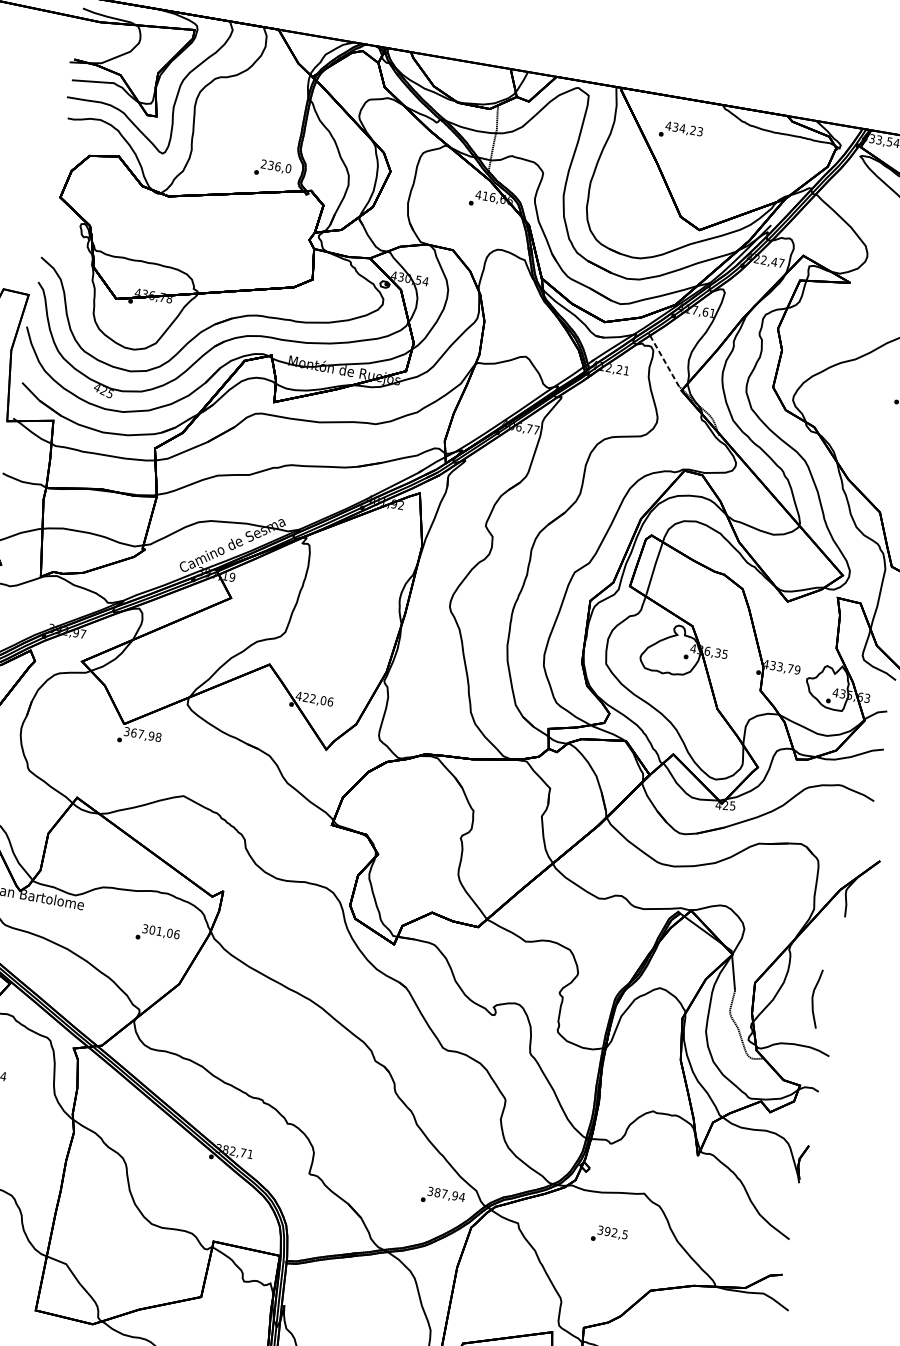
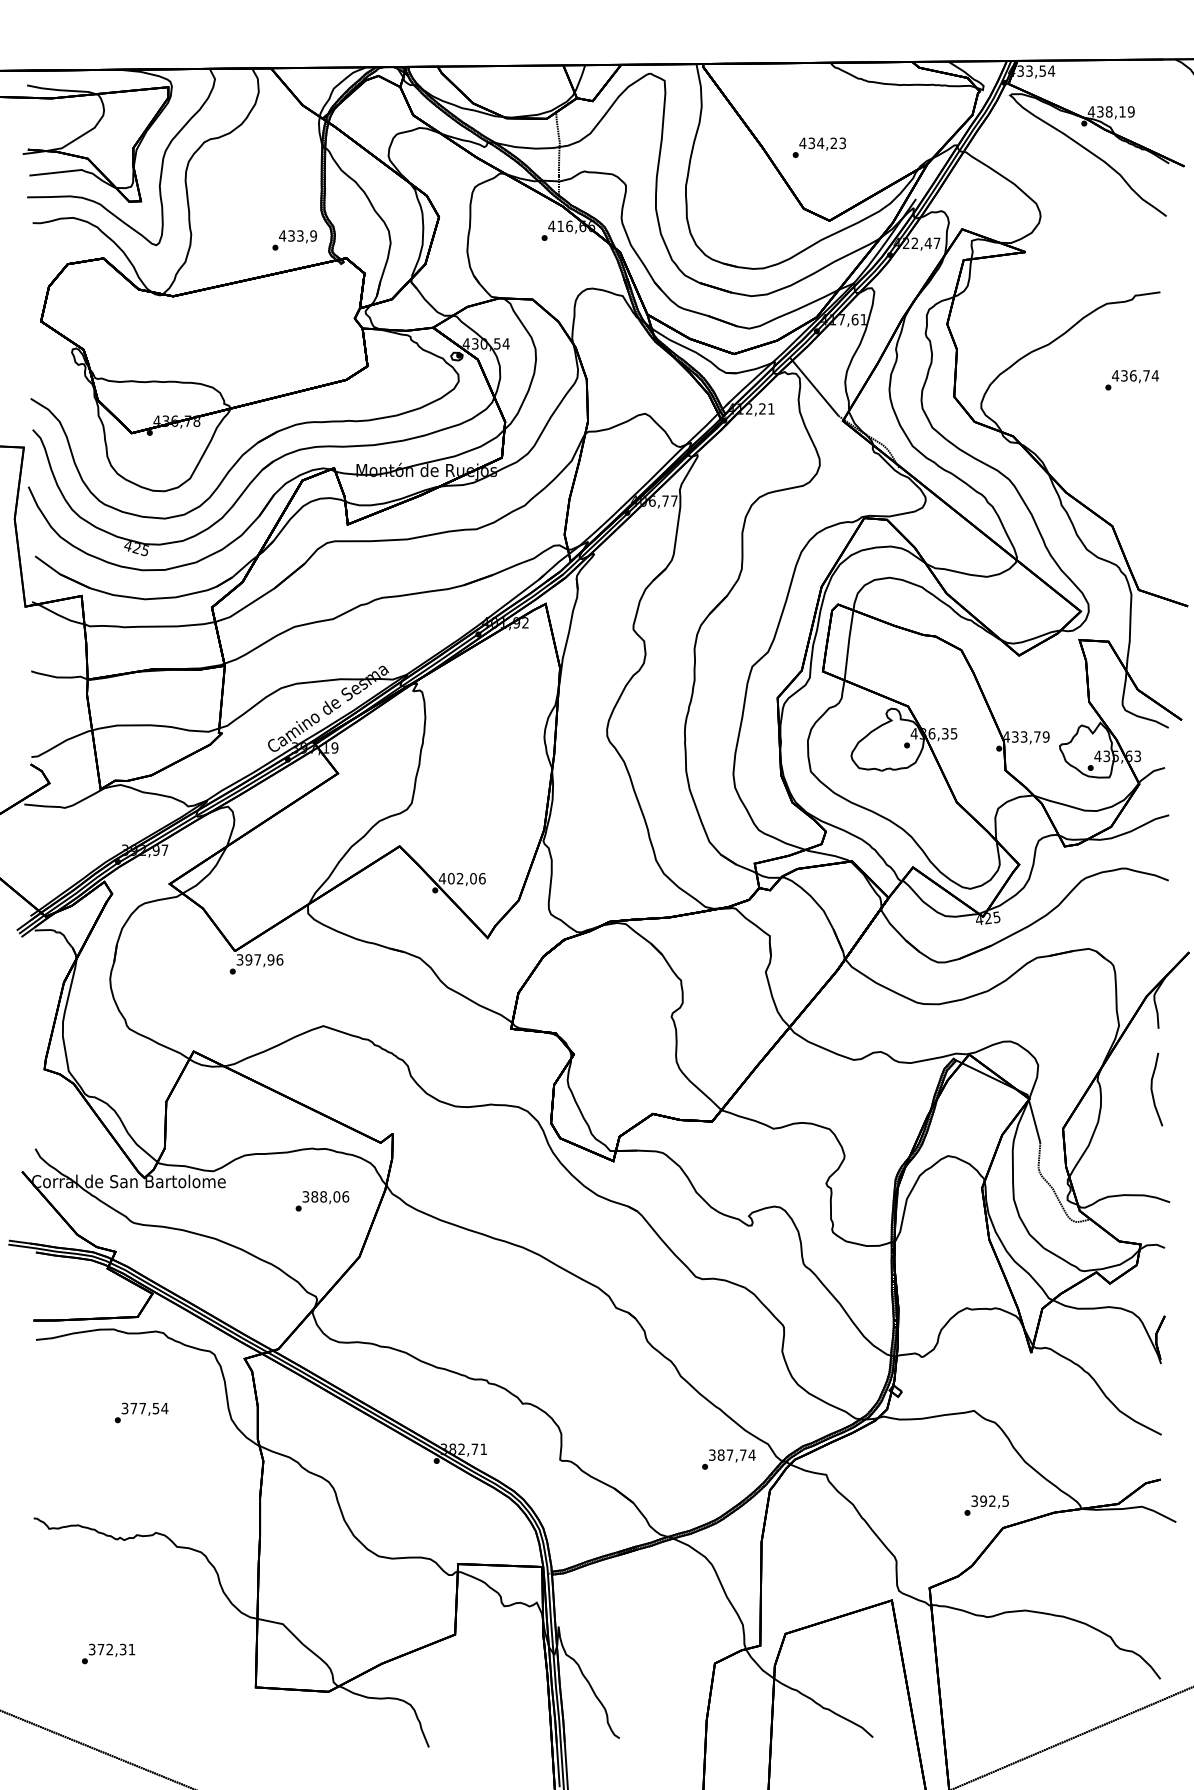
text: (680, 131) -> (818, 147), moved
text: (275, 165) -> (297, 235), 236,0 -> 433,9
line: (664, 361) -> (815, 388), dashed -> solid
text: (305, 697) -> (450, 878), 422,06 -> 402,06
text: (146, 734) -> (264, 959), 367,98 -> 397,96
text: (156, 930) -> (319, 1196), 301,06 -> 388,06
curve: (813, 998) -> (1152, 1089), moved
text: (454, 1195) -> (742, 1454), 387,94 -> 387,74
text: (609, 1235) -> (986, 1505), moved

